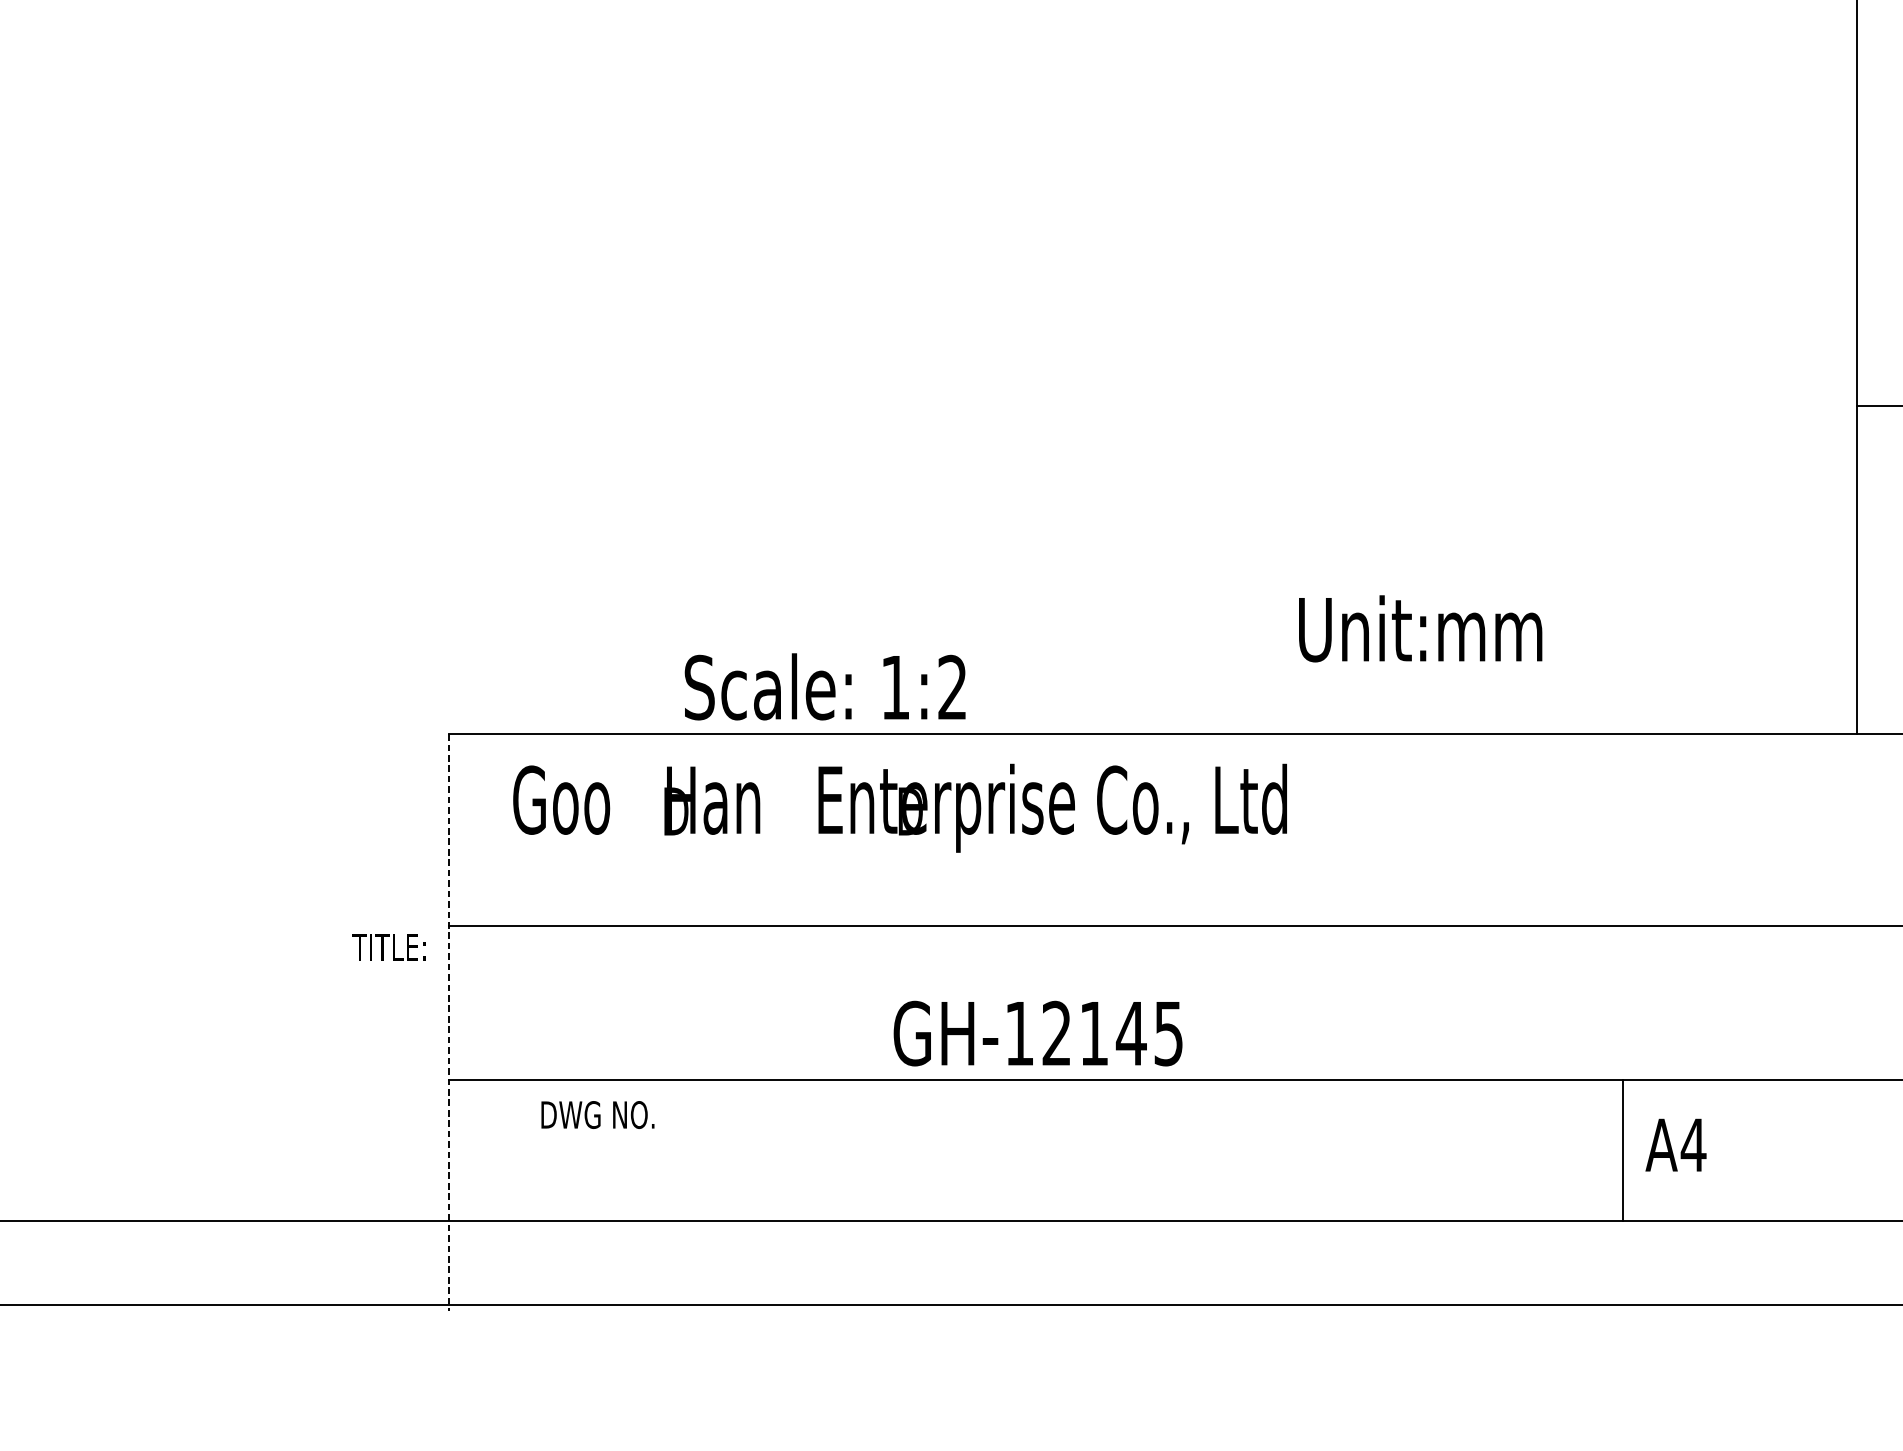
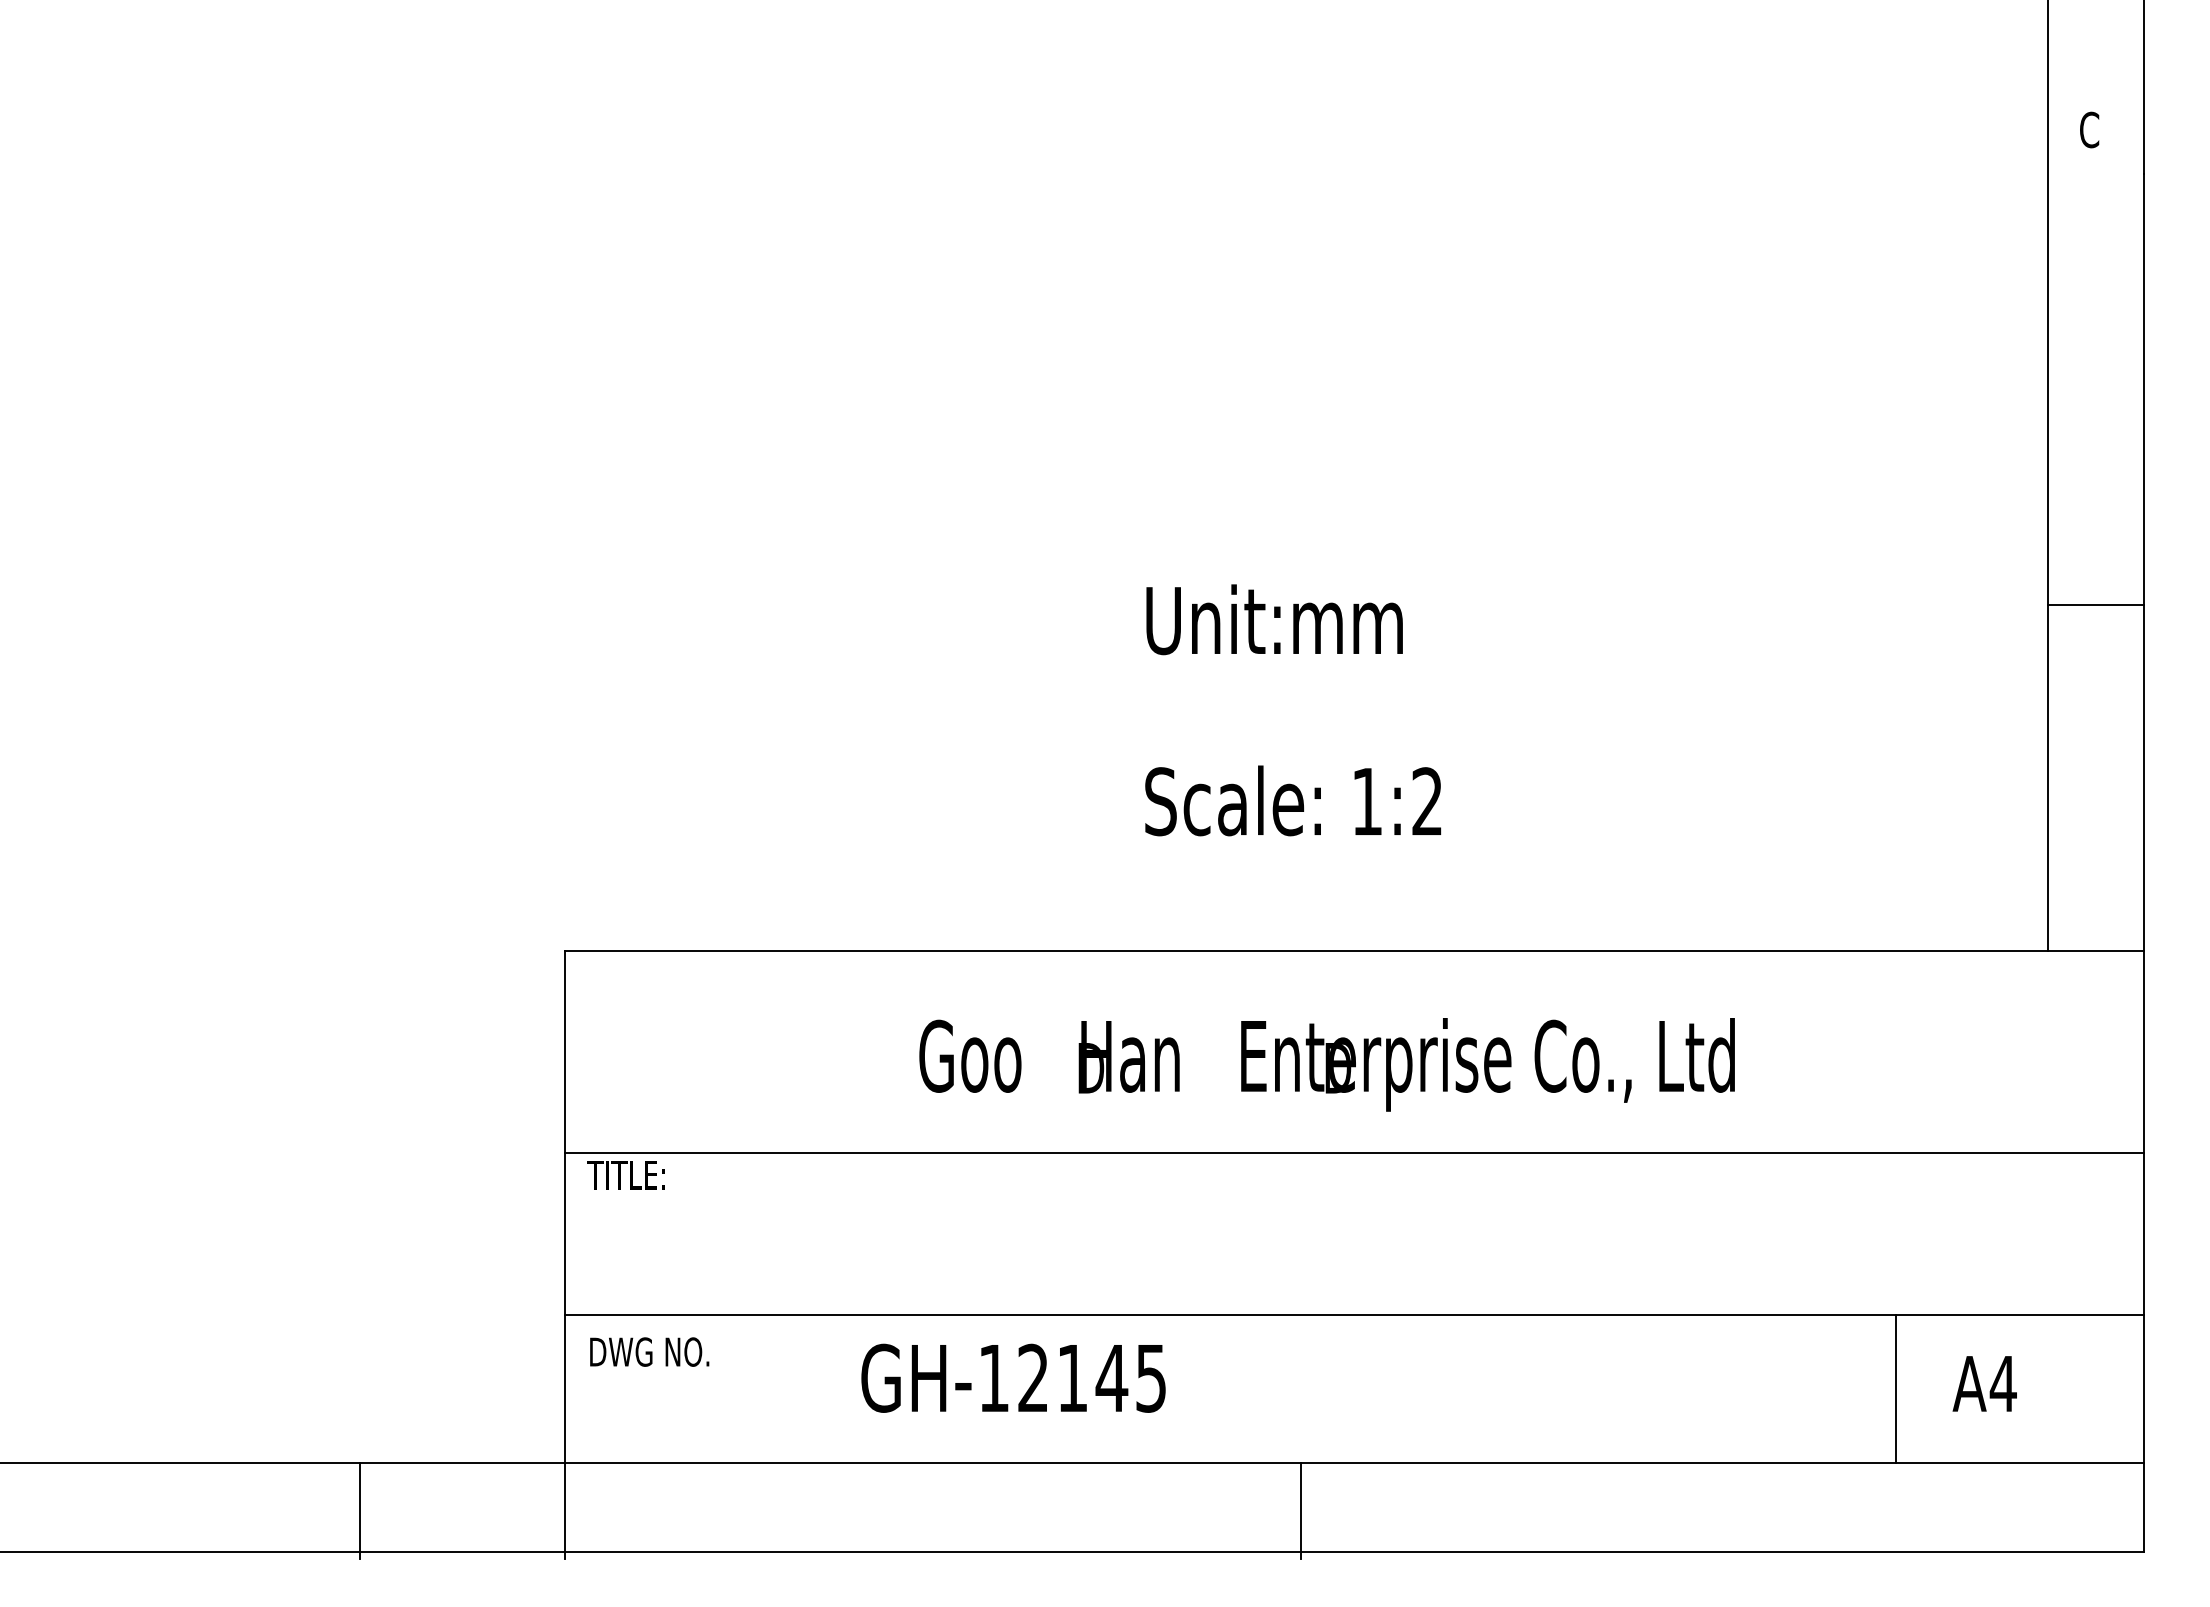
text: (1420, 628) -> (1274, 619), moved
text: (825, 686) -> (1293, 800), moved
text: (899, 807) -> (1326, 1064), moved
text: (388, 947) -> (625, 1175), moved
line: (448, 1023) -> (564, 1255), dashed -> solid
text: (1038, 1032) -> (1013, 1377), moved
text: (597, 1114) -> (649, 1351), moved
text: (1675, 1144) -> (1984, 1383), moved
line: (1622, 1150) -> (1895, 1389), moved
line: (255, 1265) -> (360, 1510), added
line: (1147, 1265) -> (1300, 1510), added

